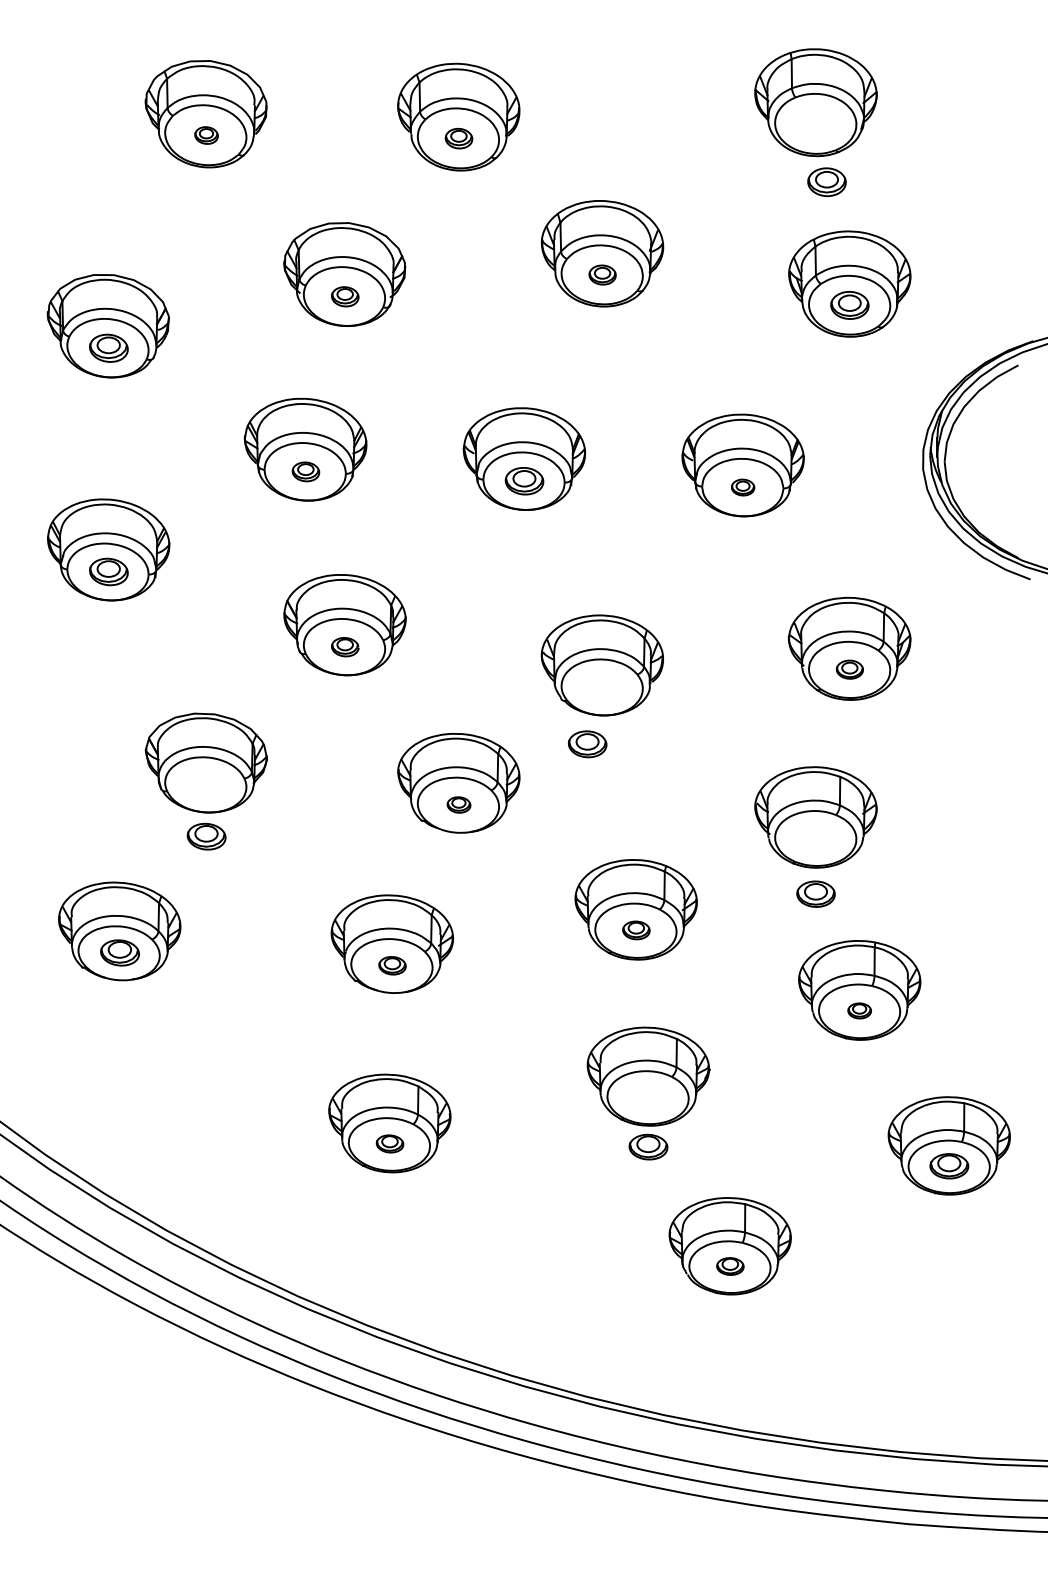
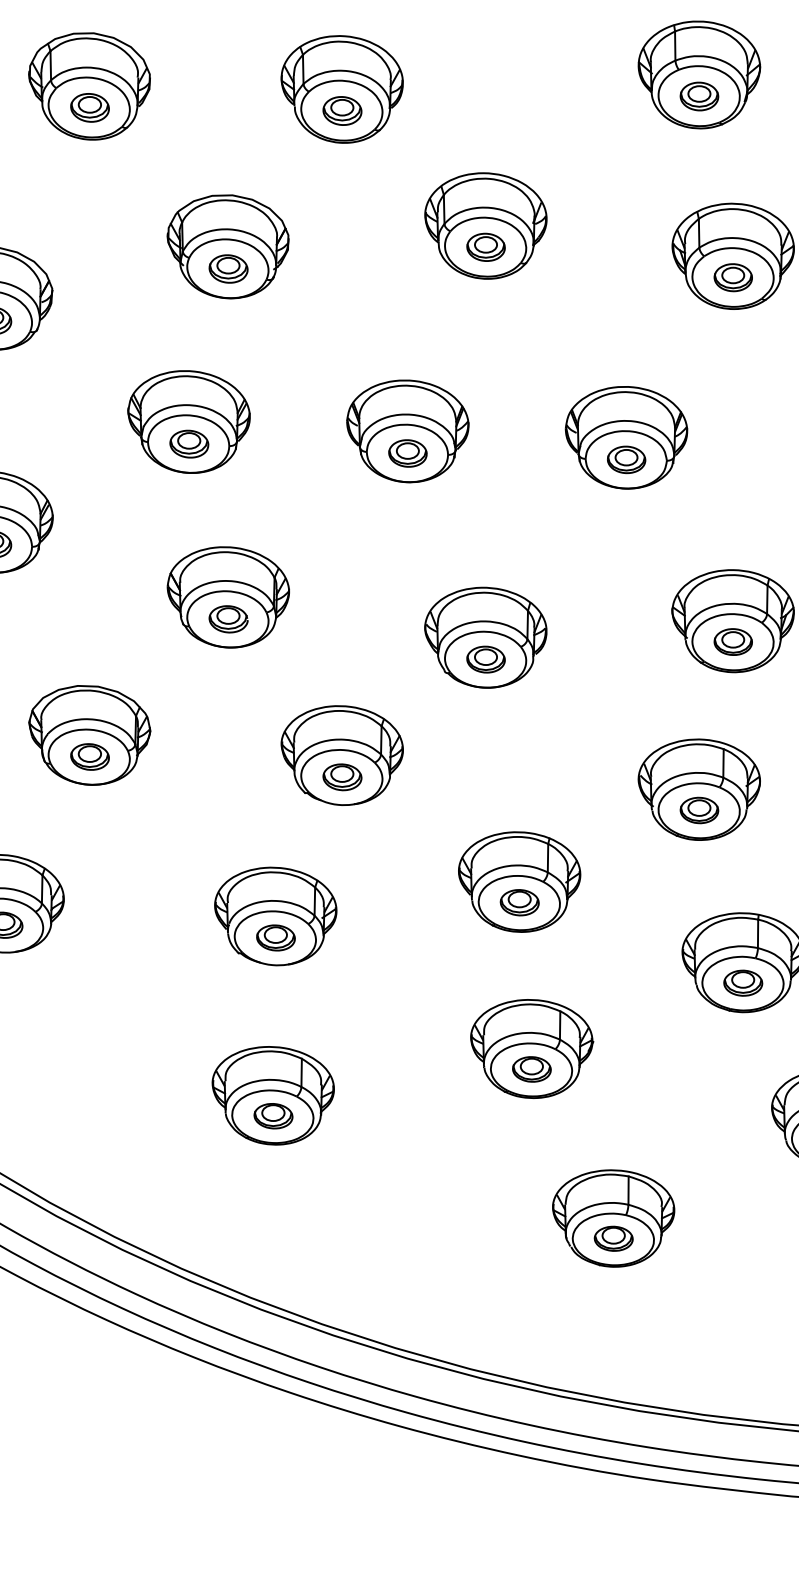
part: (206, 135) -> (89, 107), size x1.67
part: (458, 138) -> (341, 110), size x1.43
part: (826, 181) -> (698, 95), moved
part: (602, 274) -> (485, 246), size x1.43
part: (345, 296) -> (228, 268), size x1.43
part: (305, 471) -> (188, 443), size x1.43
part: (742, 487) -> (625, 459), size x1.67
part: (345, 647) -> (228, 619), size x1.43
part: (849, 669) -> (732, 641), size x1.43
part: (587, 744) -> (485, 659), moved
part: (458, 804) -> (341, 776), size x1.67
part: (206, 836) -> (89, 756), moved
part: (815, 893) -> (698, 809), moved
part: (636, 930) -> (519, 902), size x1.43
part: (392, 965) -> (275, 937), size x1.43
part: (859, 1010) -> (742, 982), size x1.67
part: (389, 1143) -> (272, 1115), size x1.43
part: (648, 1146) -> (531, 1068), moved
part: (730, 1266) -> (613, 1238), size x1.43

